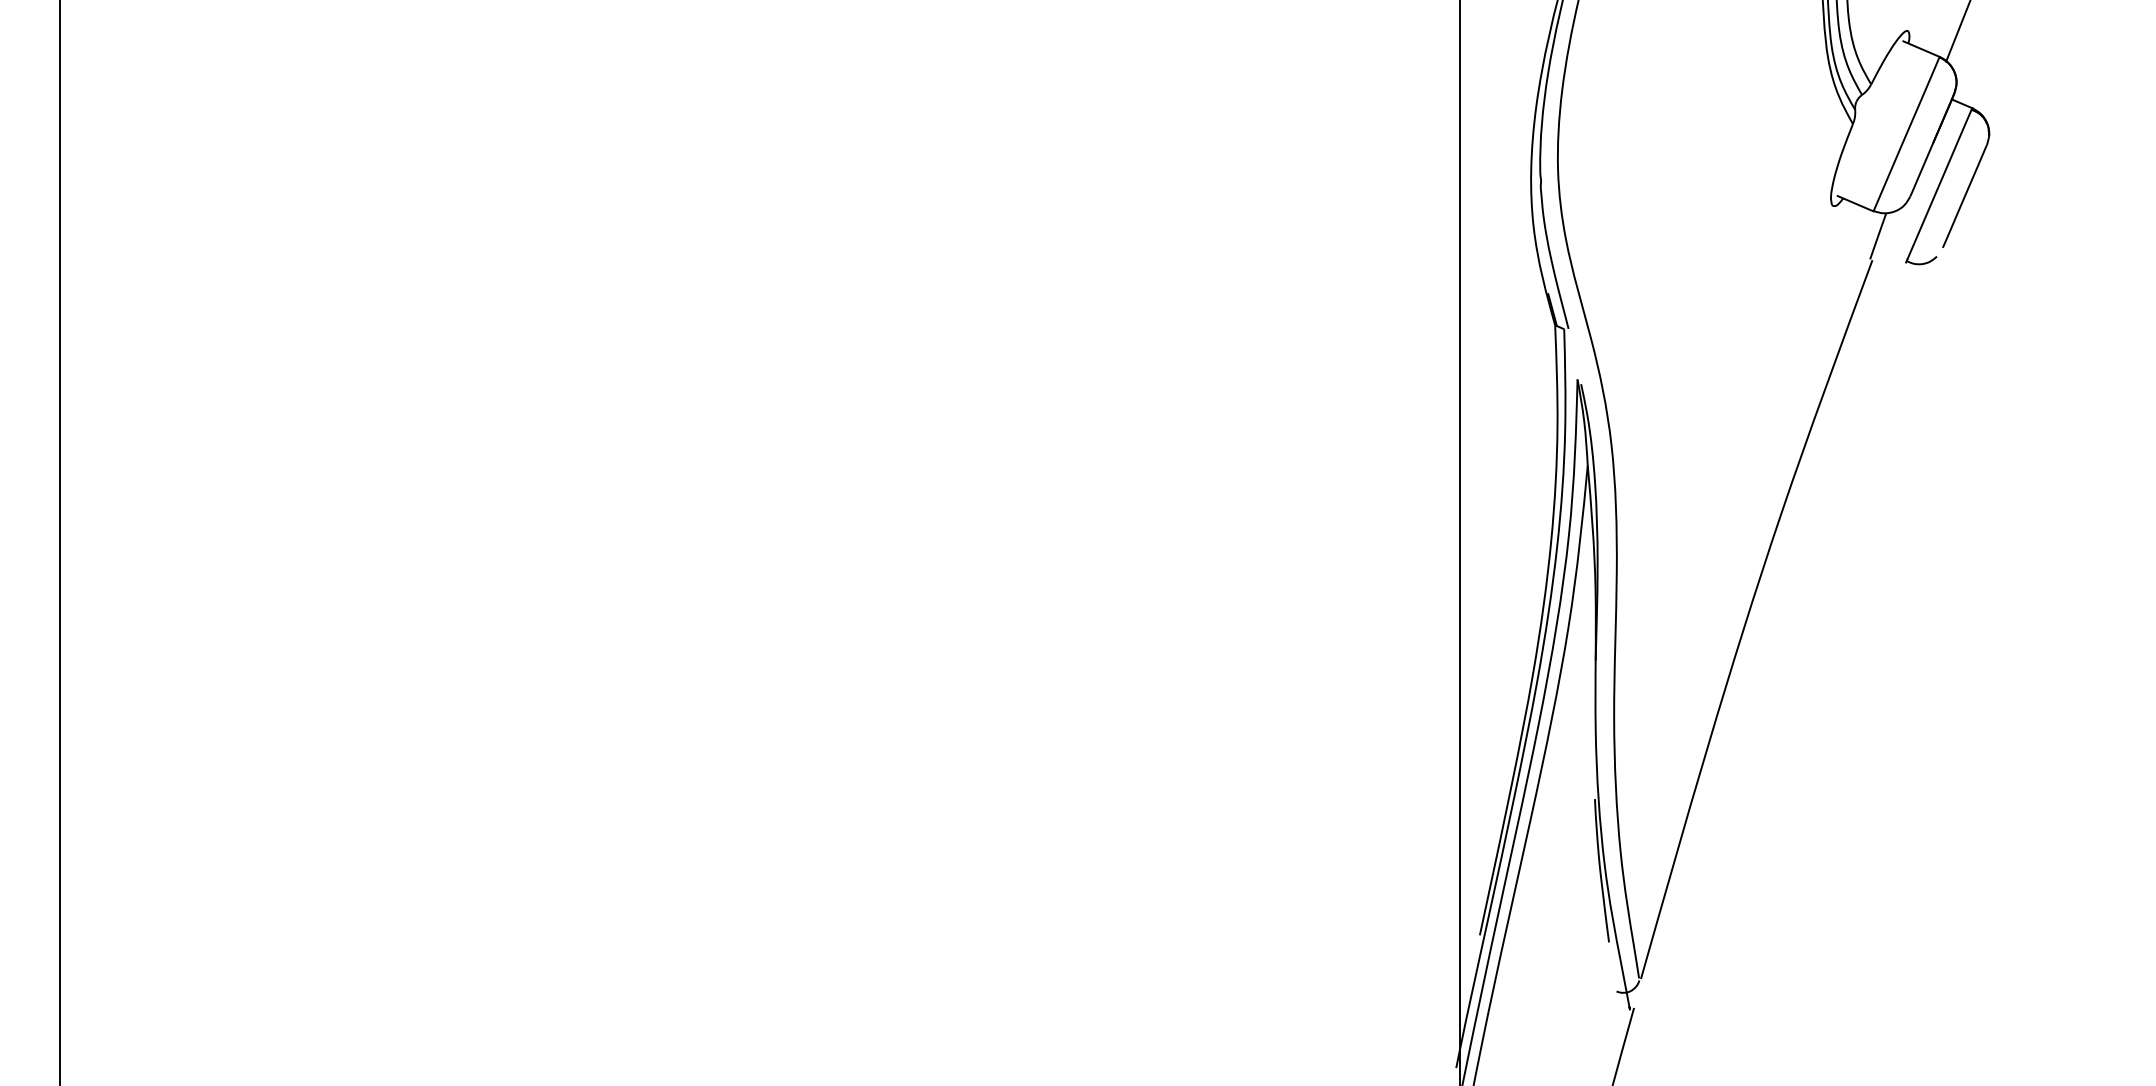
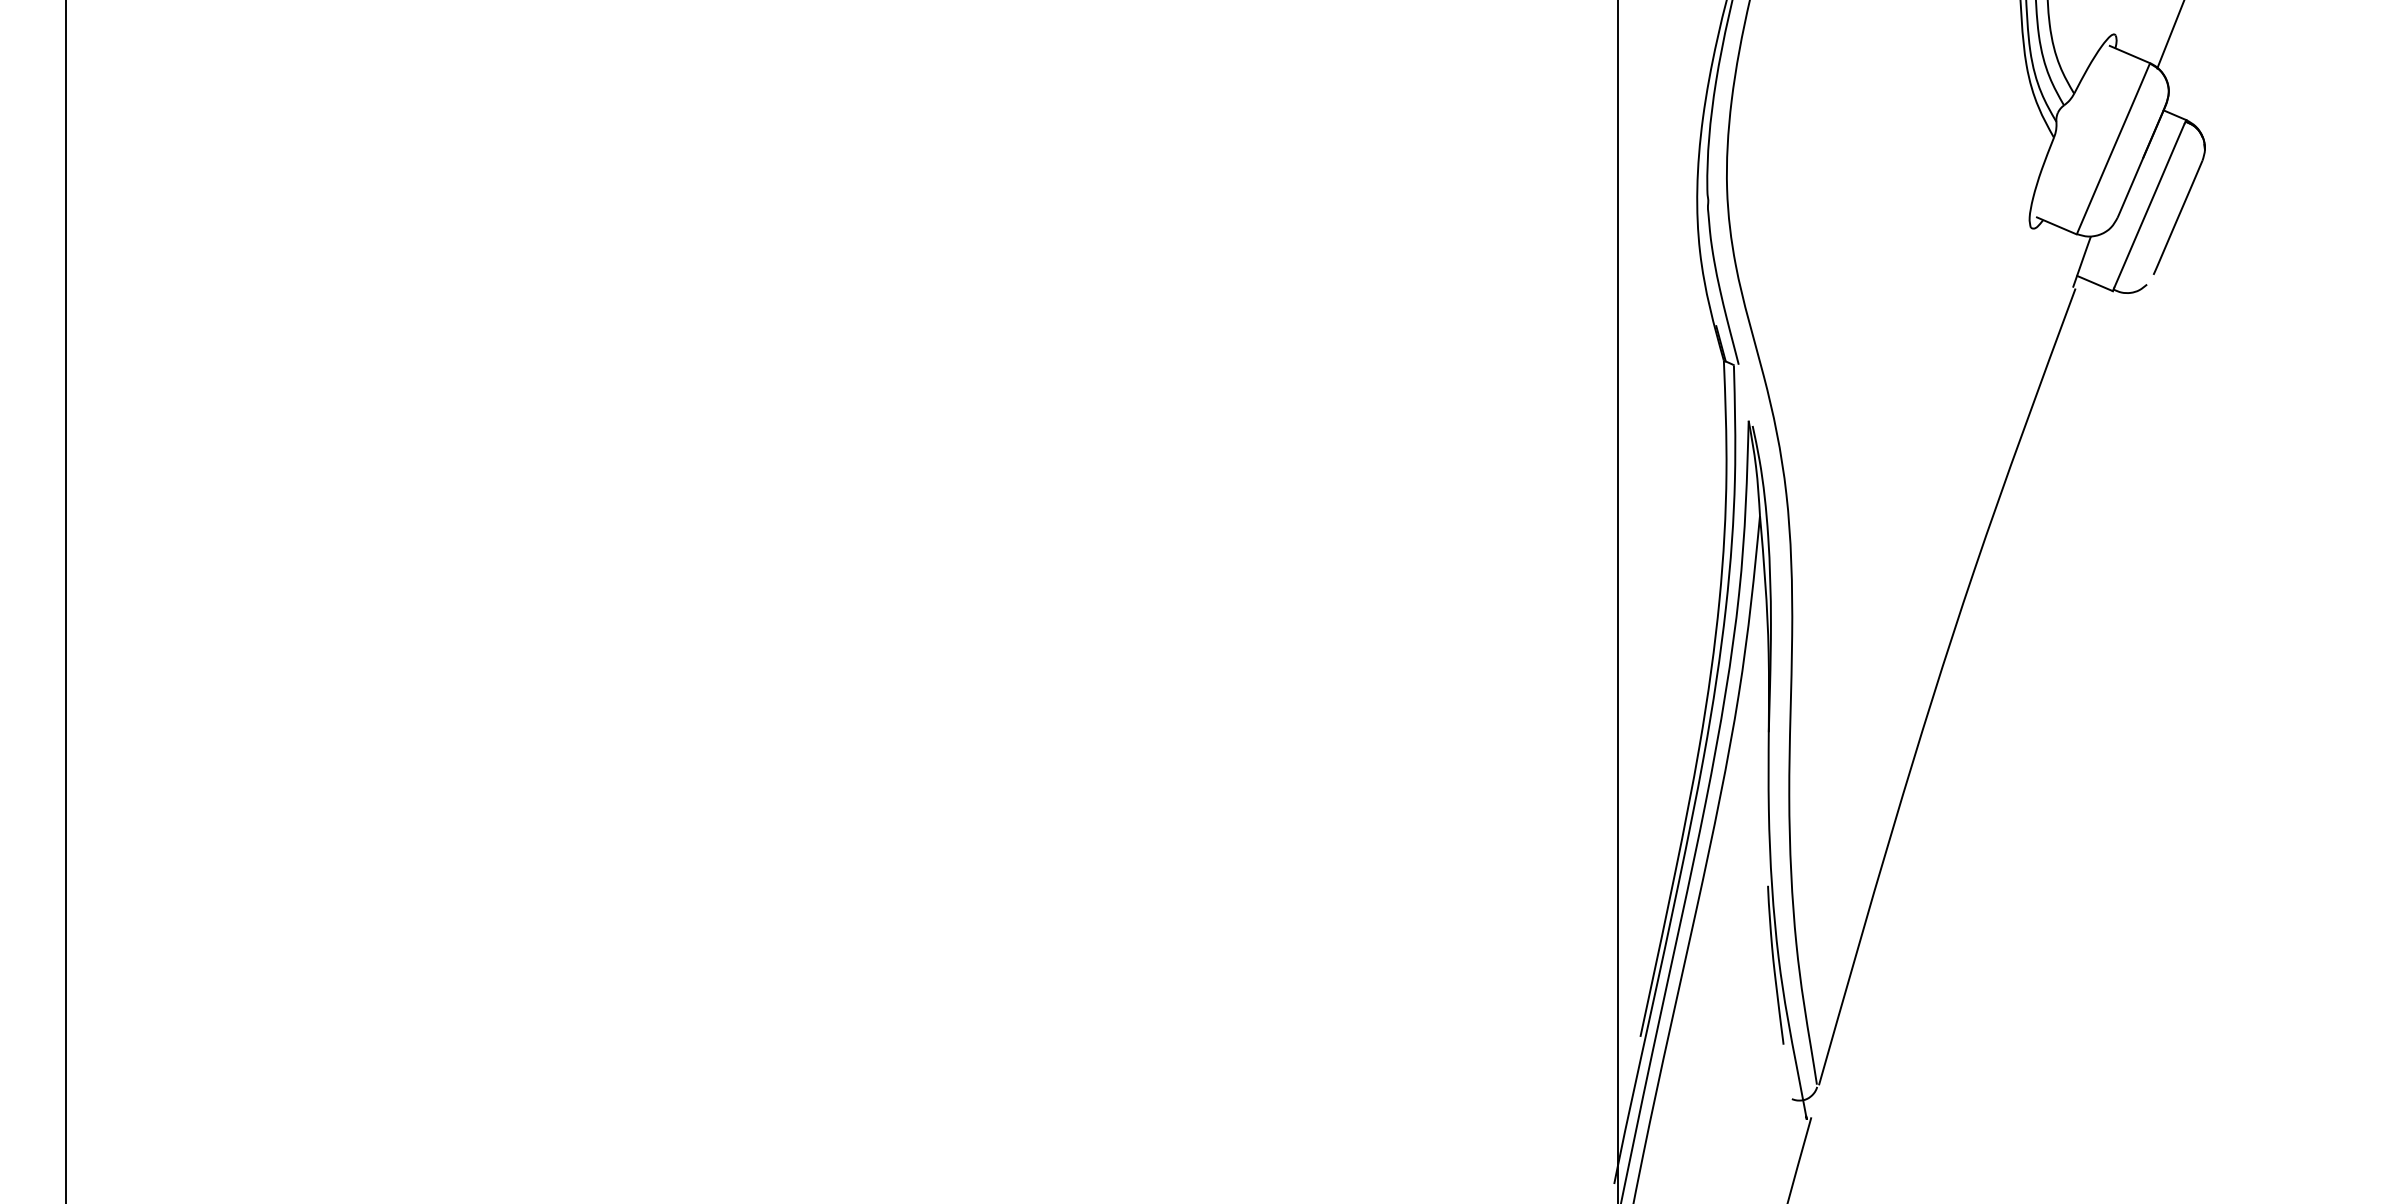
line: (1890, 255) -> (2095, 283), added

